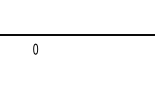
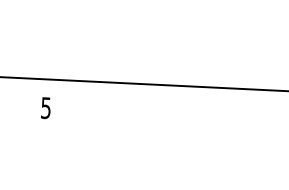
text: (35, 48) -> (45, 106), 0 -> 5

